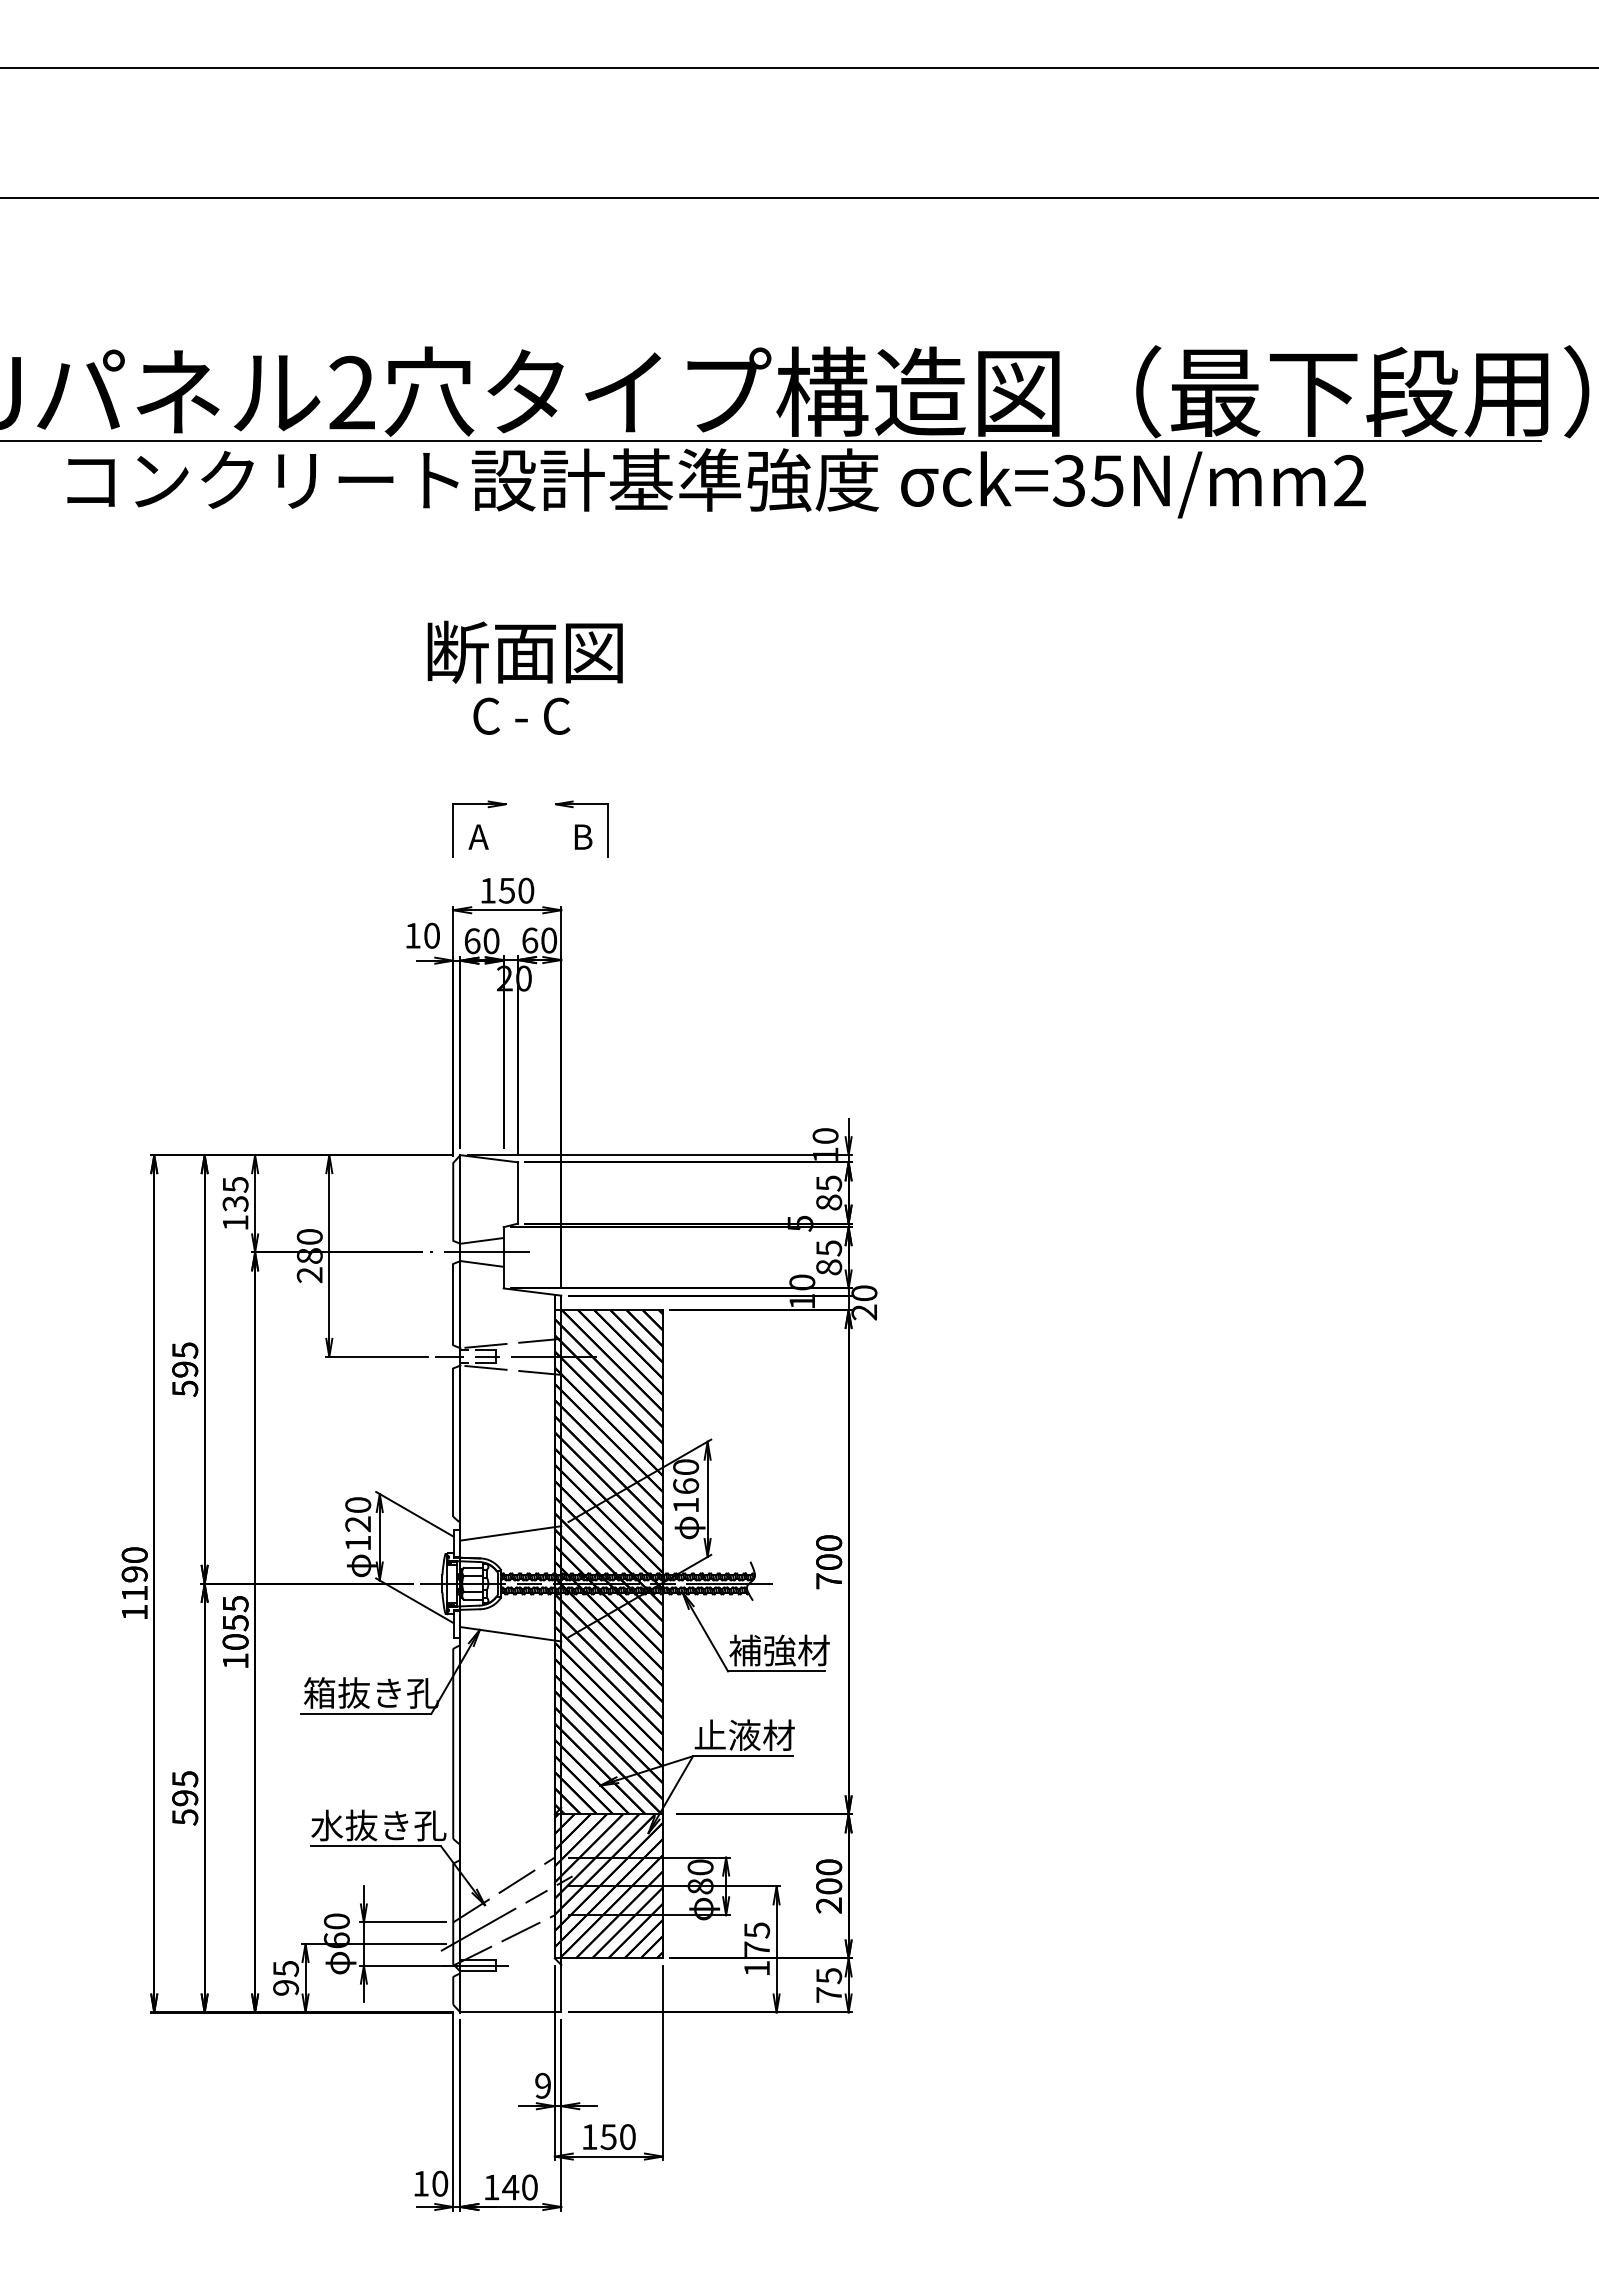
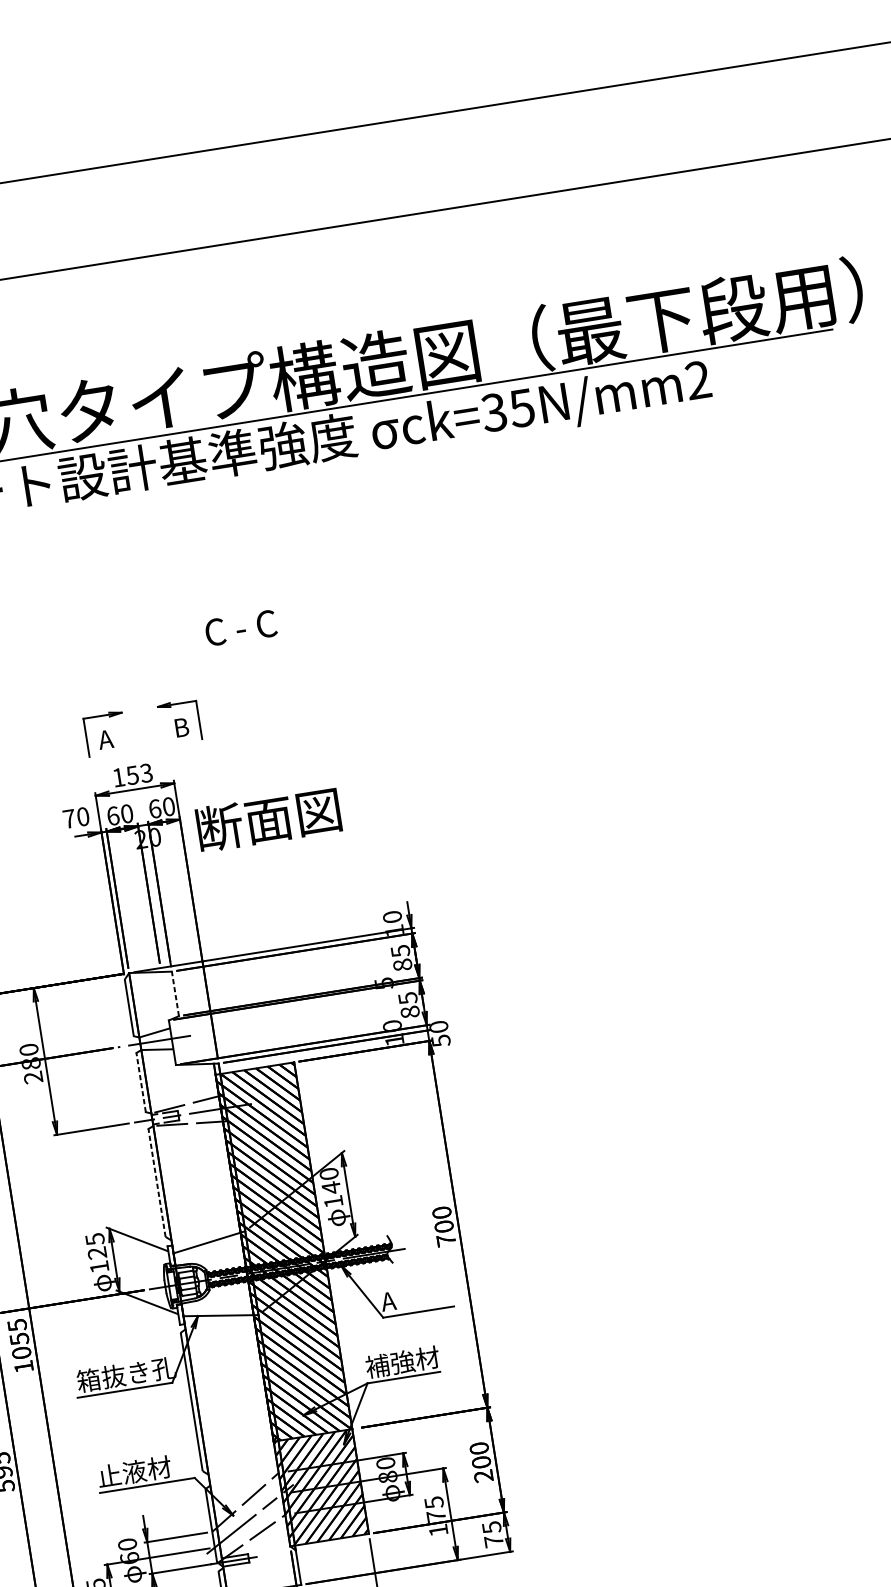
text: (524, 651) -> (268, 819), moved
text: (521, 715) -> (240, 627), moved
text: (526, 890) -> (146, 772), 150 -> 153
text: (412, 935) -> (68, 818), 10 -> 70
line: (518, 1192) -> (175, 993), solid -> dashed
line: (453, 1304) -> (141, 1082), solid -> dashed
text: (864, 1312) -> (441, 1040), 20 -> 50
line: (453, 1442) -> (157, 1182), solid -> dashed
text: (686, 1486) -> (331, 1187), 160 -> 140
text: (358, 1505) -> (95, 1239), 120 -> 125
text: (778, 1650) -> (417, 1296), 補強材 -> A
text: (727, 1735) -> (390, 1364), 止液材 -> 補強材
text: (378, 1825) -> (146, 1469), 水抜き孔 -> 止液材

